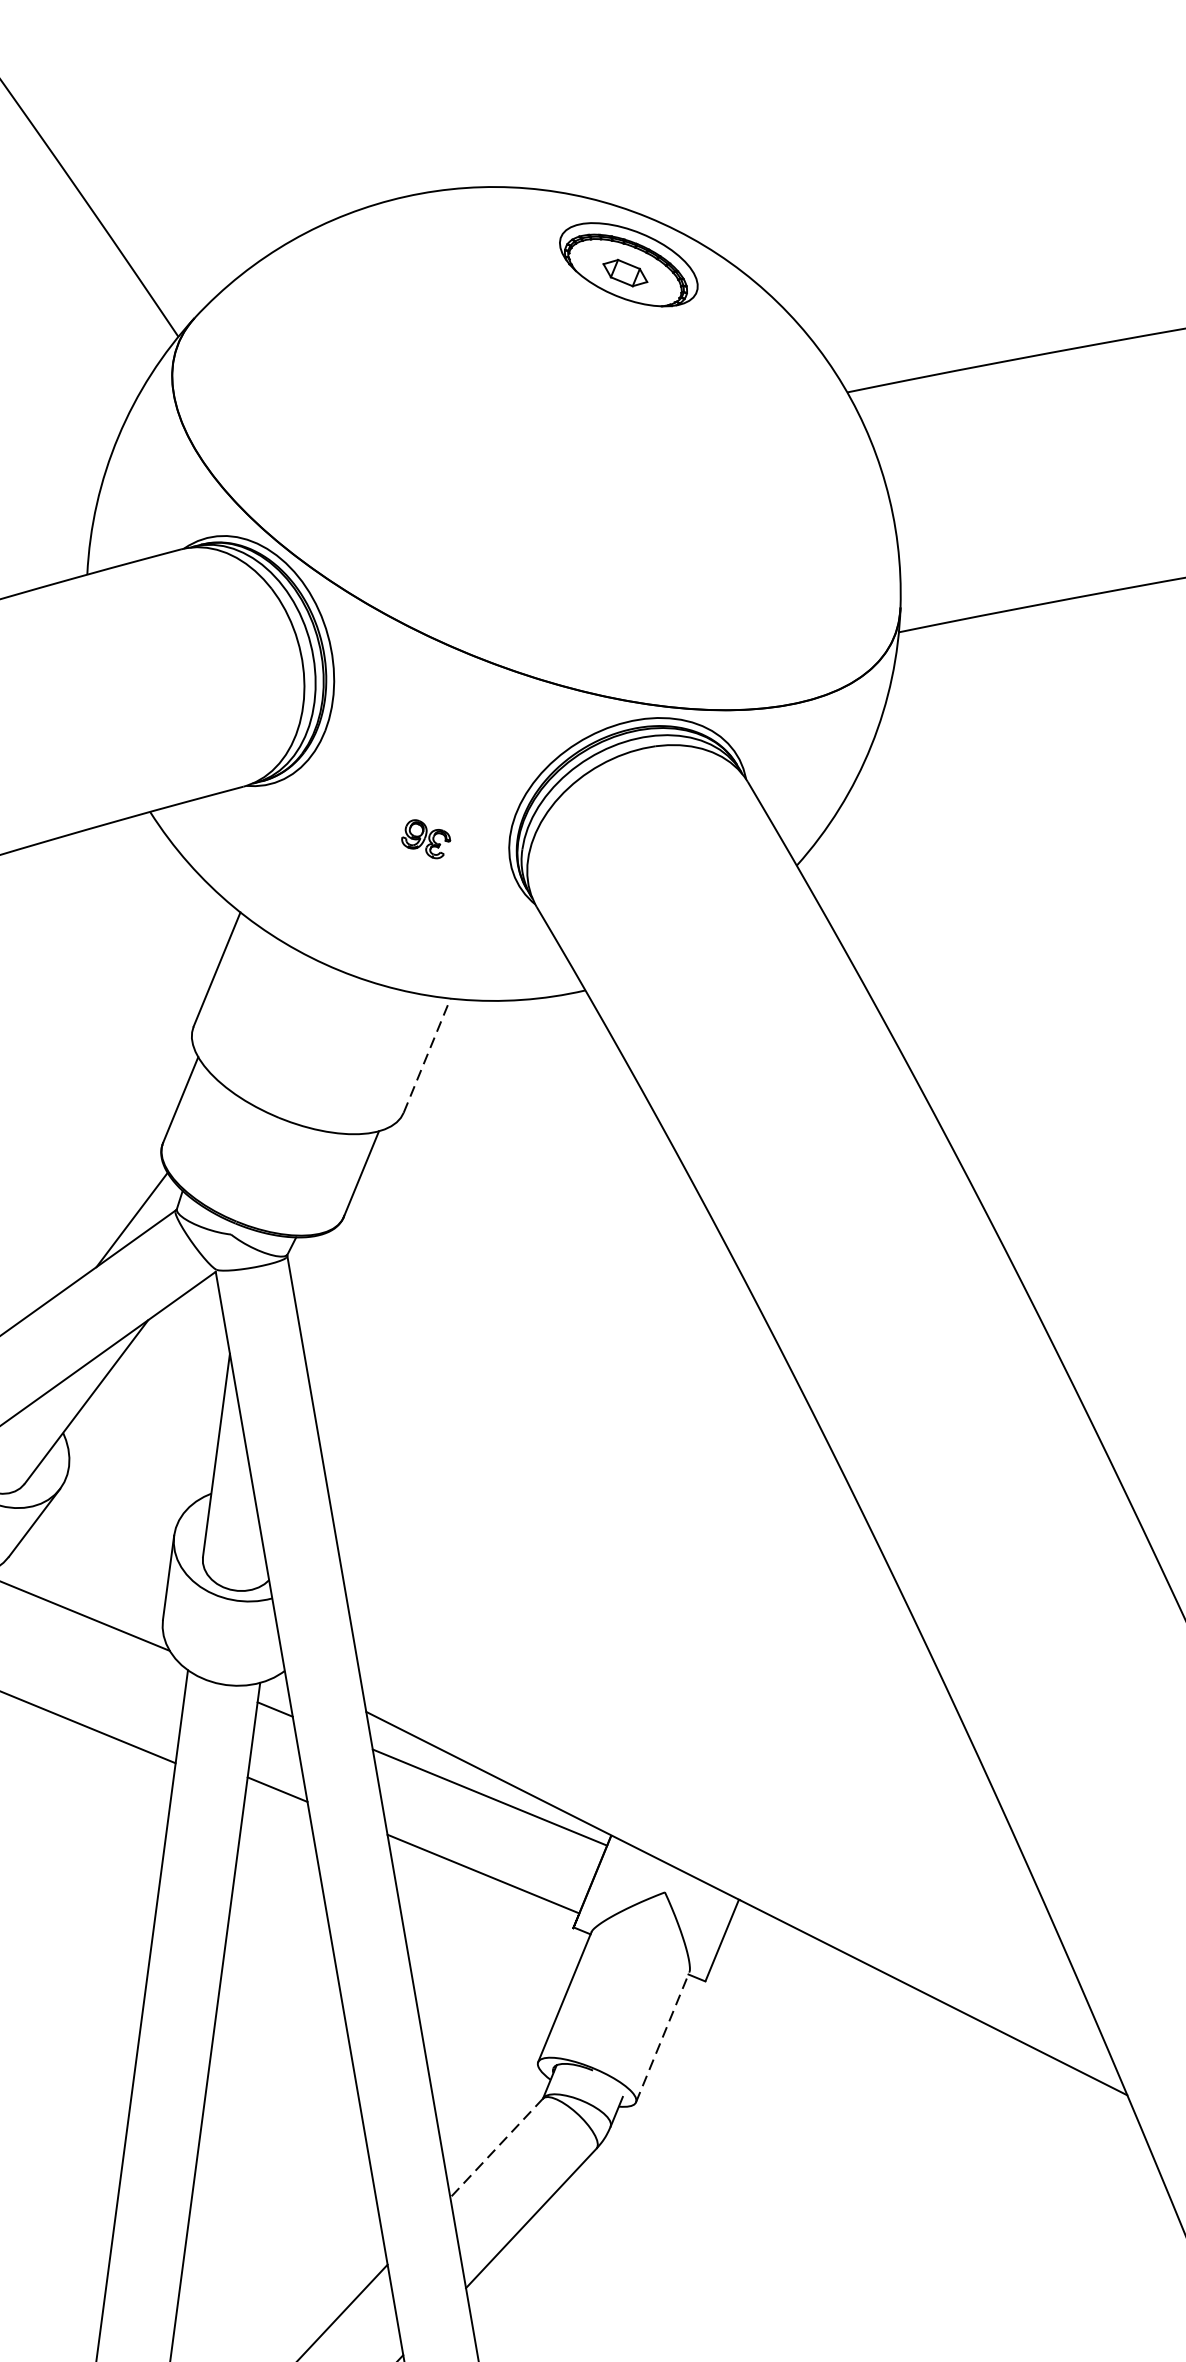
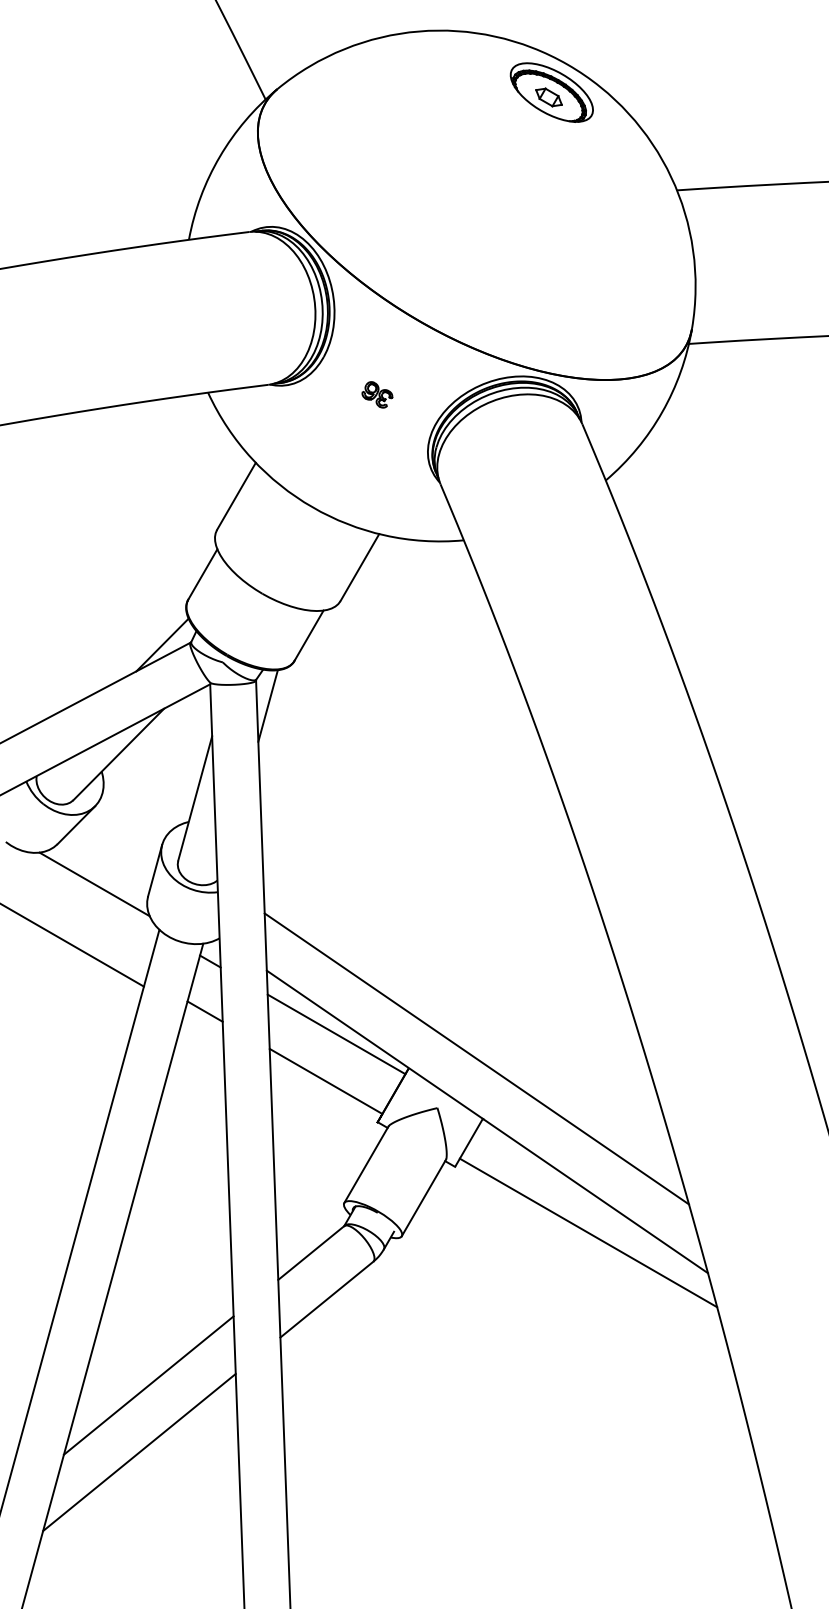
part: (426, 838) -> (377, 394), moved
line: (426, 1055) -> (359, 567), dashed -> solid
line: (310, 1293) -> (267, 705), added
line: (716, 1805) -> (476, 1058), added
line: (663, 2036) -> (424, 1197), dashed -> solid
line: (929, 2056) -> (588, 1232), added
line: (497, 2148) -> (311, 1253), dashed -> solid

